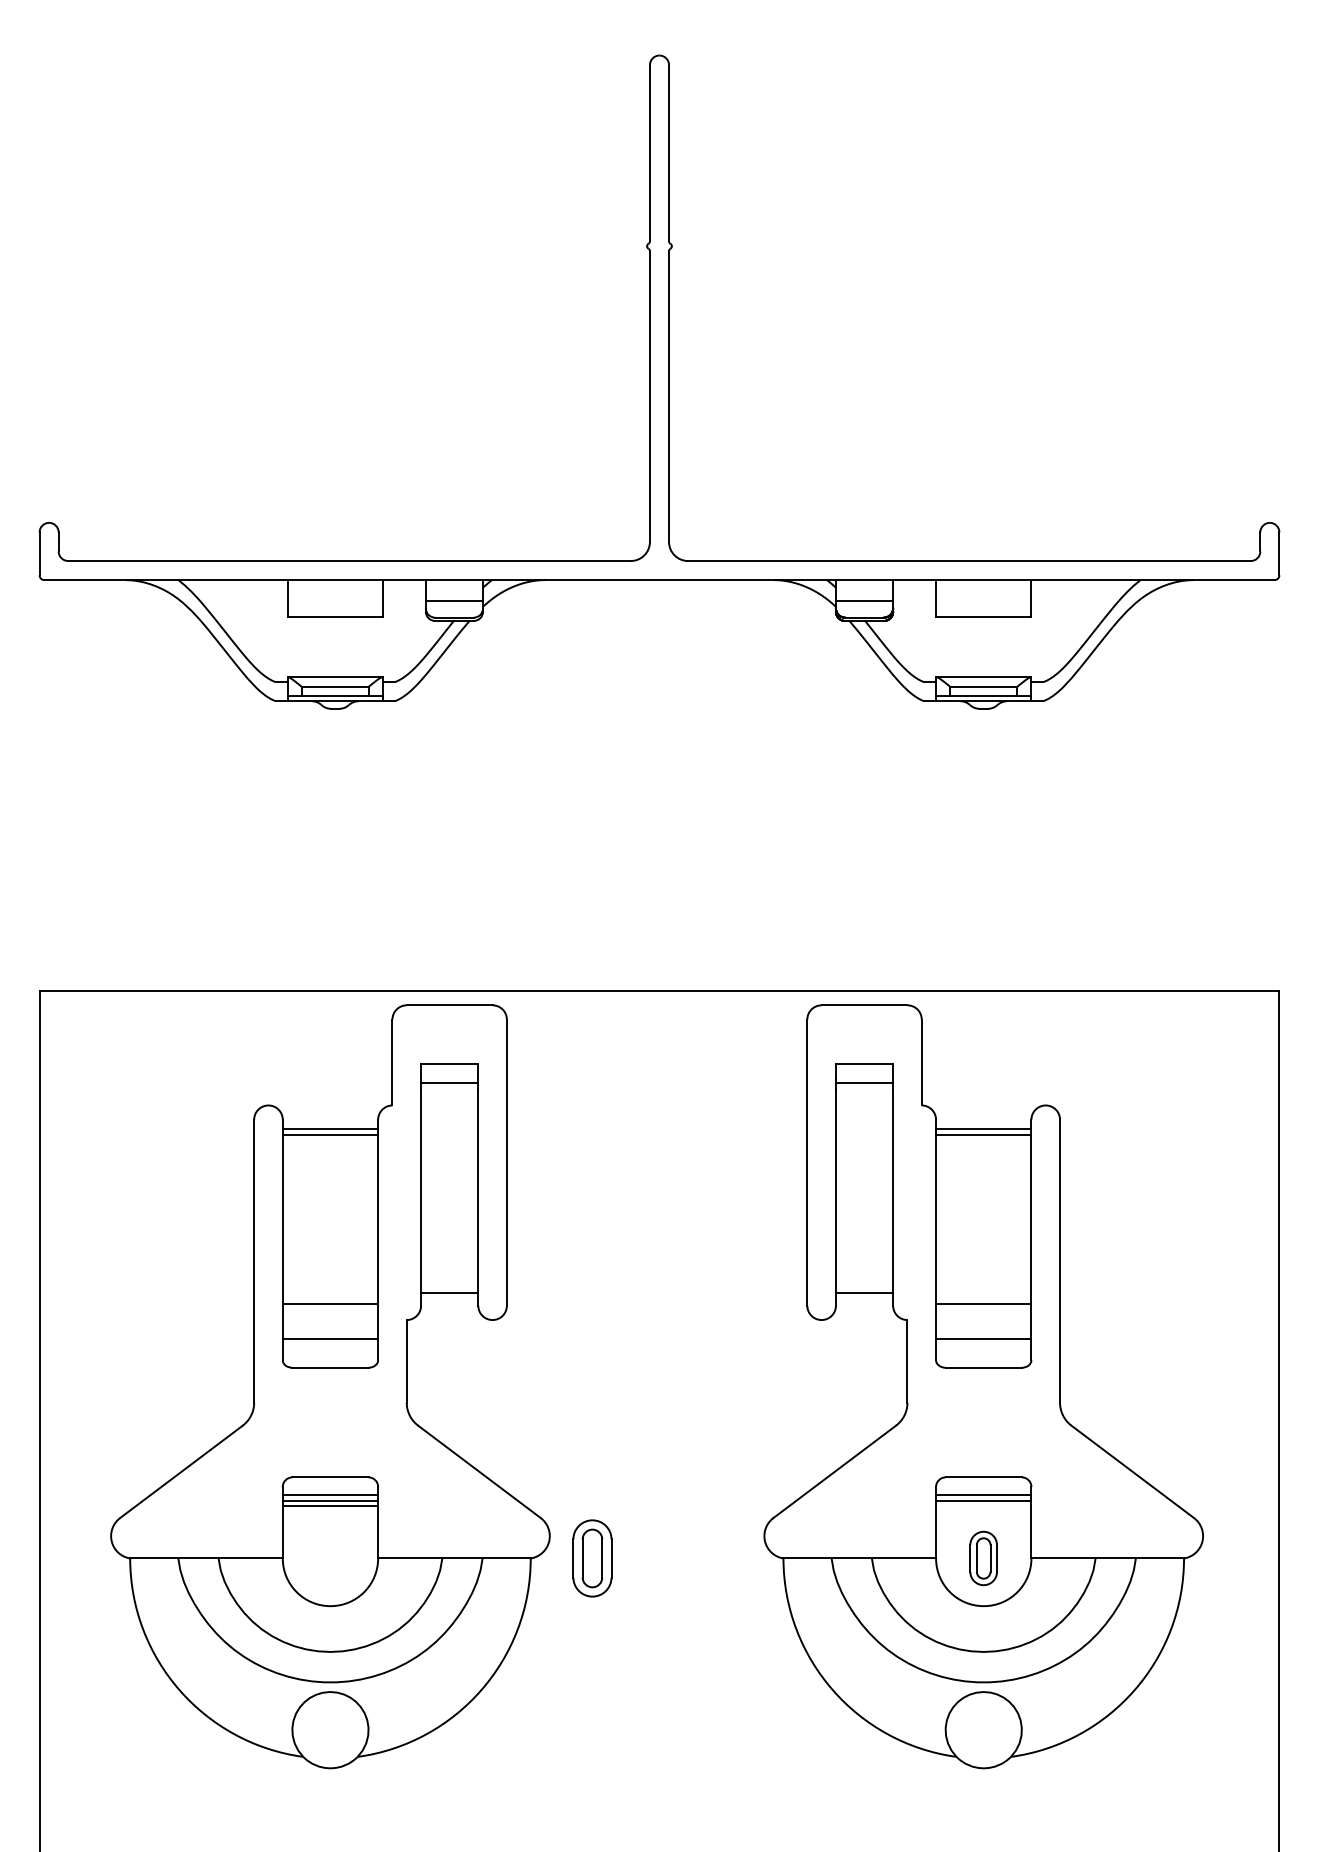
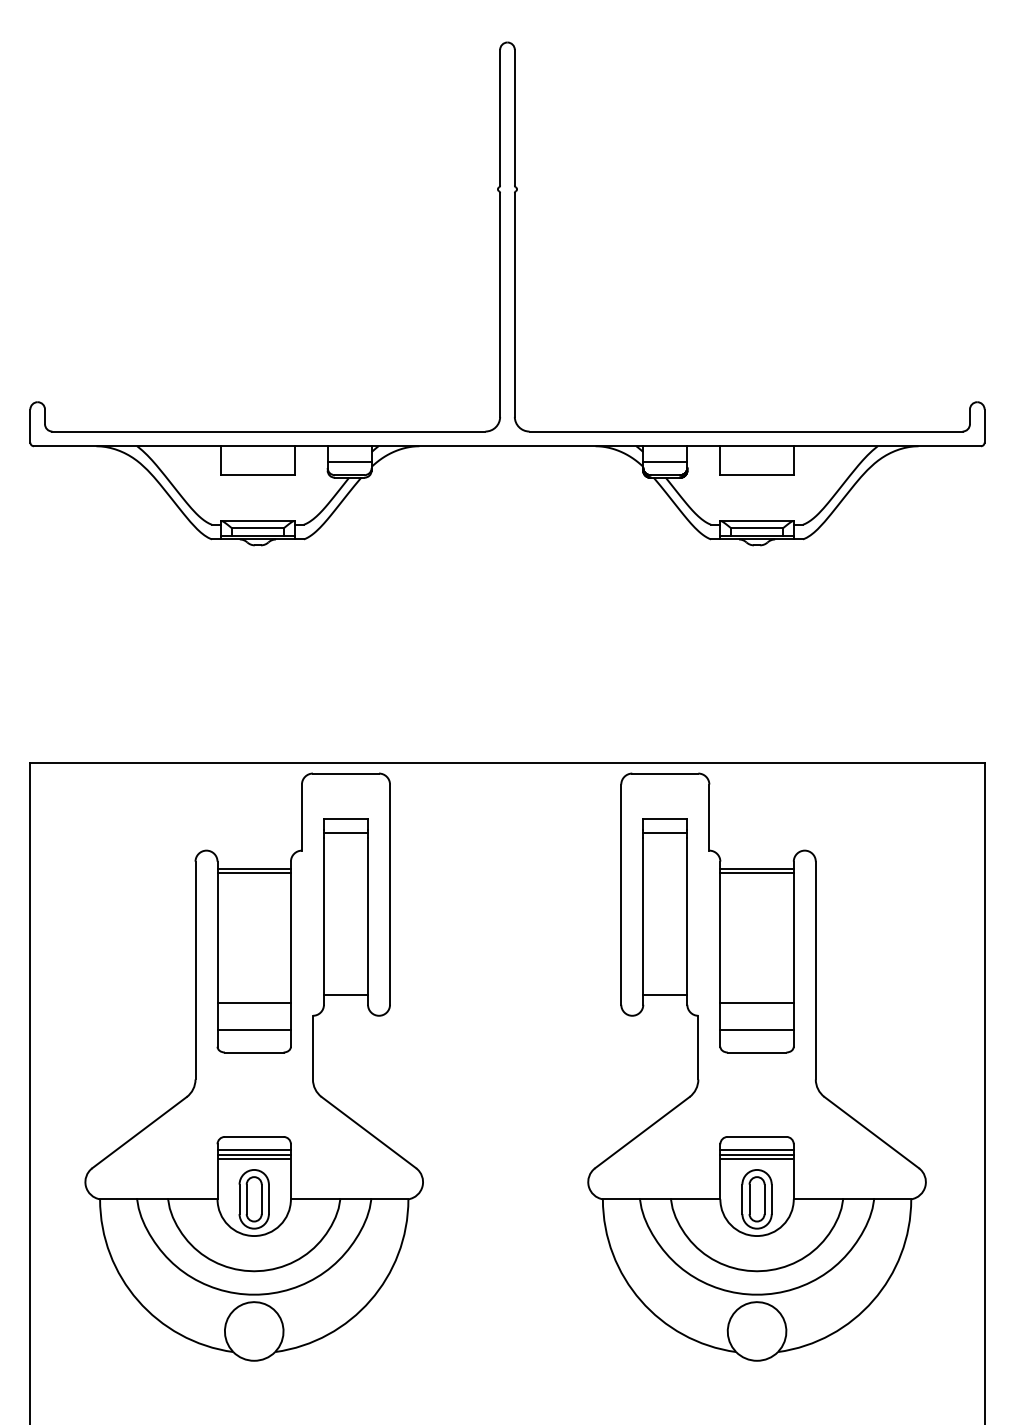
line: (983, 1506) -> (756, 1159), added
part: (592, 1558) -> (254, 1199), moved
part: (983, 1558) -> (756, 1199), size x1.43

